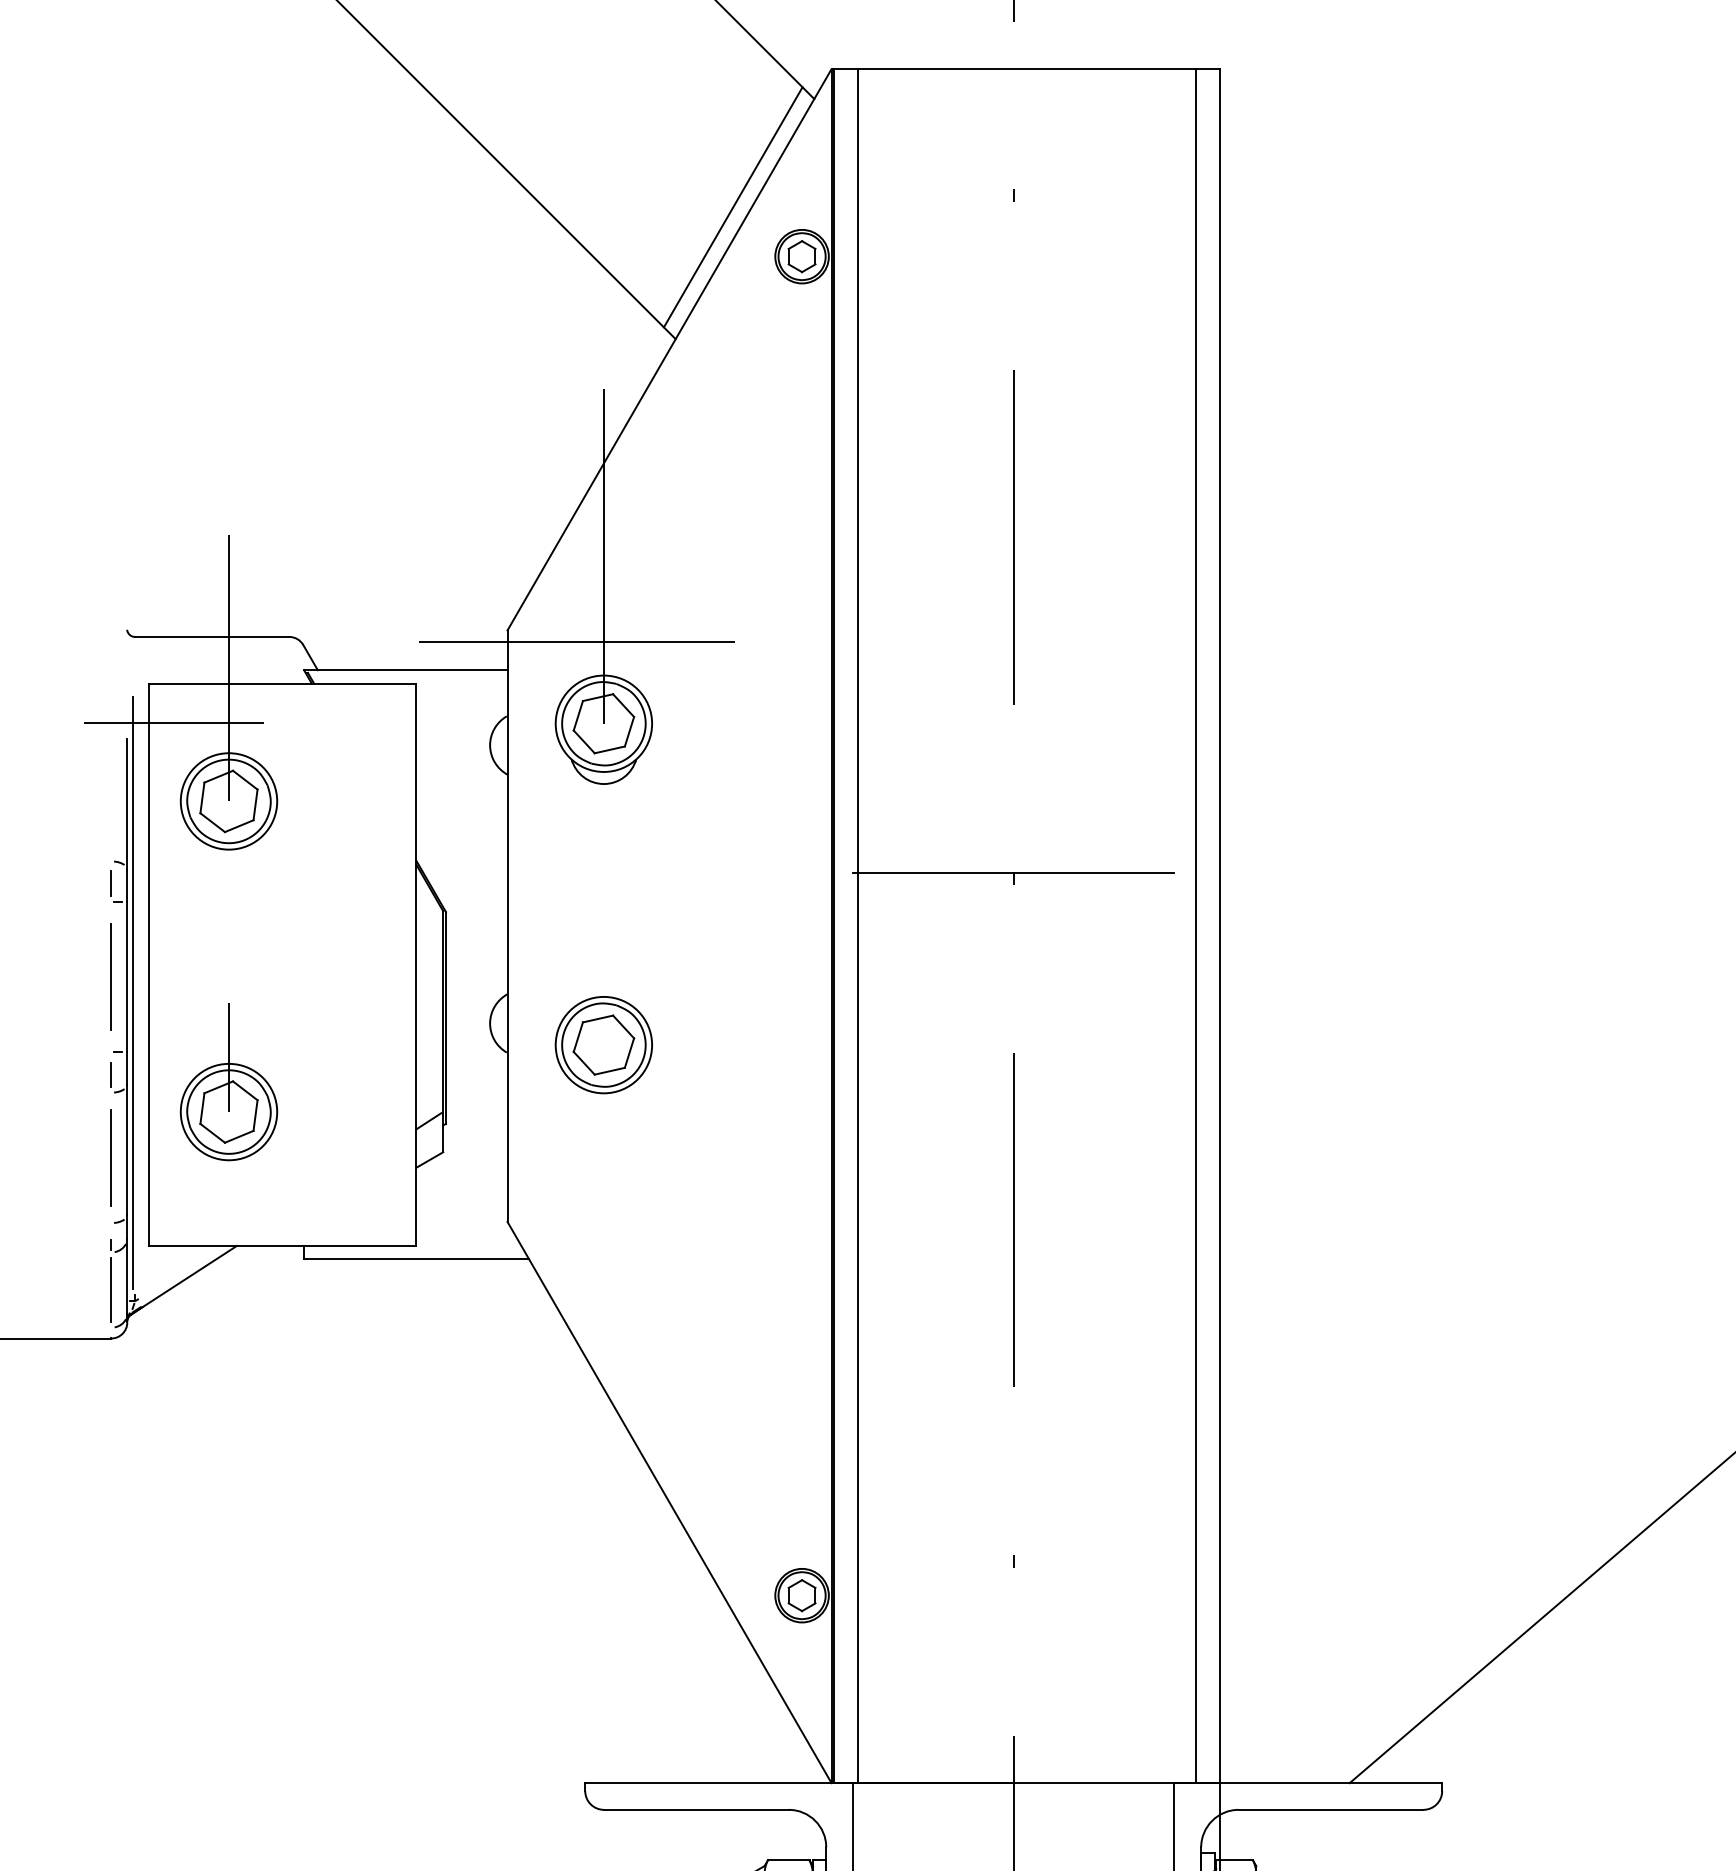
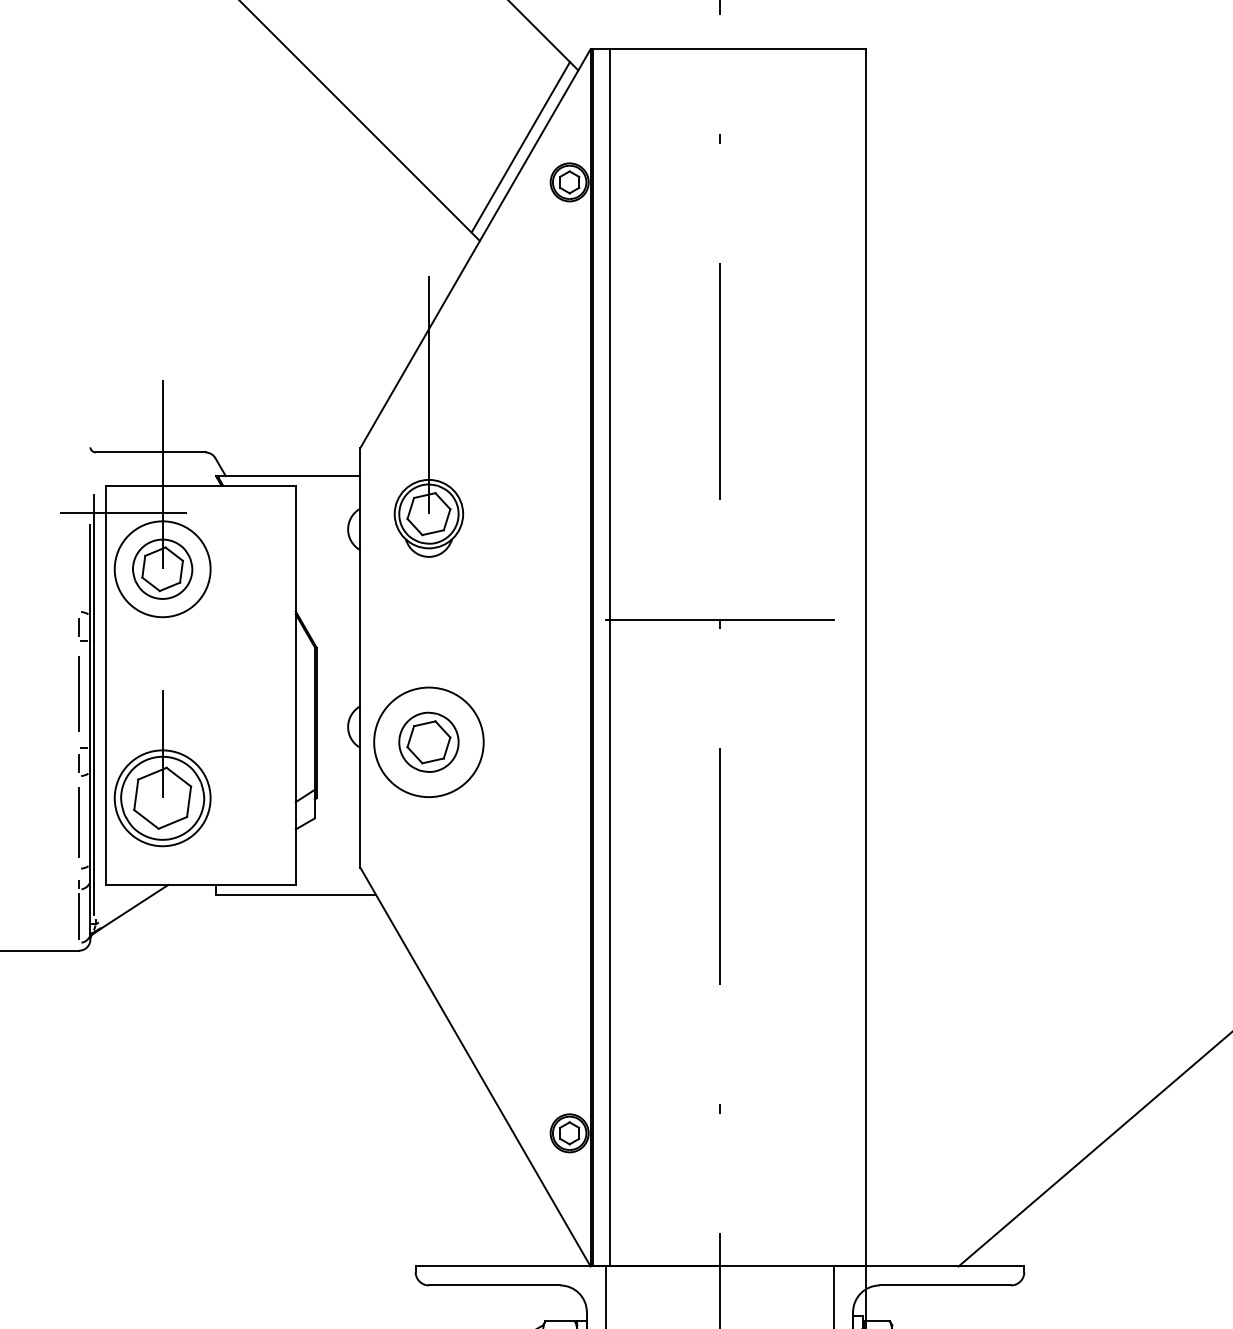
line: (577, 642) -> (410, 456), removed
circle: (228, 801) -> (162, 569), size x1.4
line: (1195, 926) -> (849, 658), removed
circle: (603, 1044) -> (428, 741), size x1.6
part: (228, 1082) -> (162, 768), size x1.4

